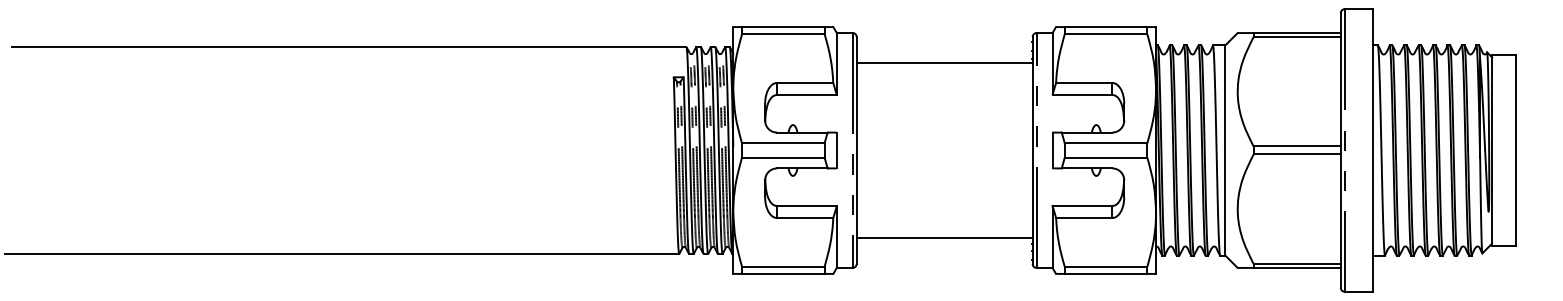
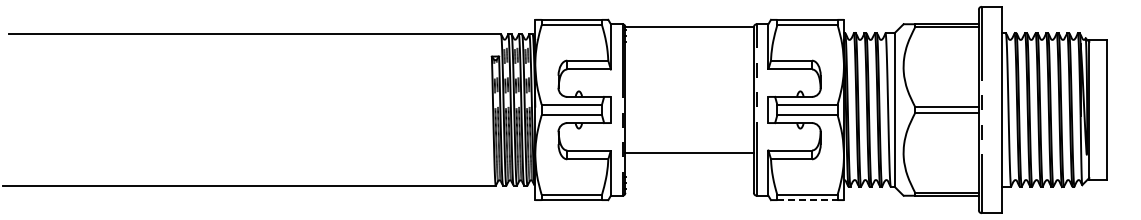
line: (944, 63) -> (689, 27), moved
line: (944, 237) -> (689, 152), moved
line: (1106, 274) -> (807, 200), solid -> dashed

